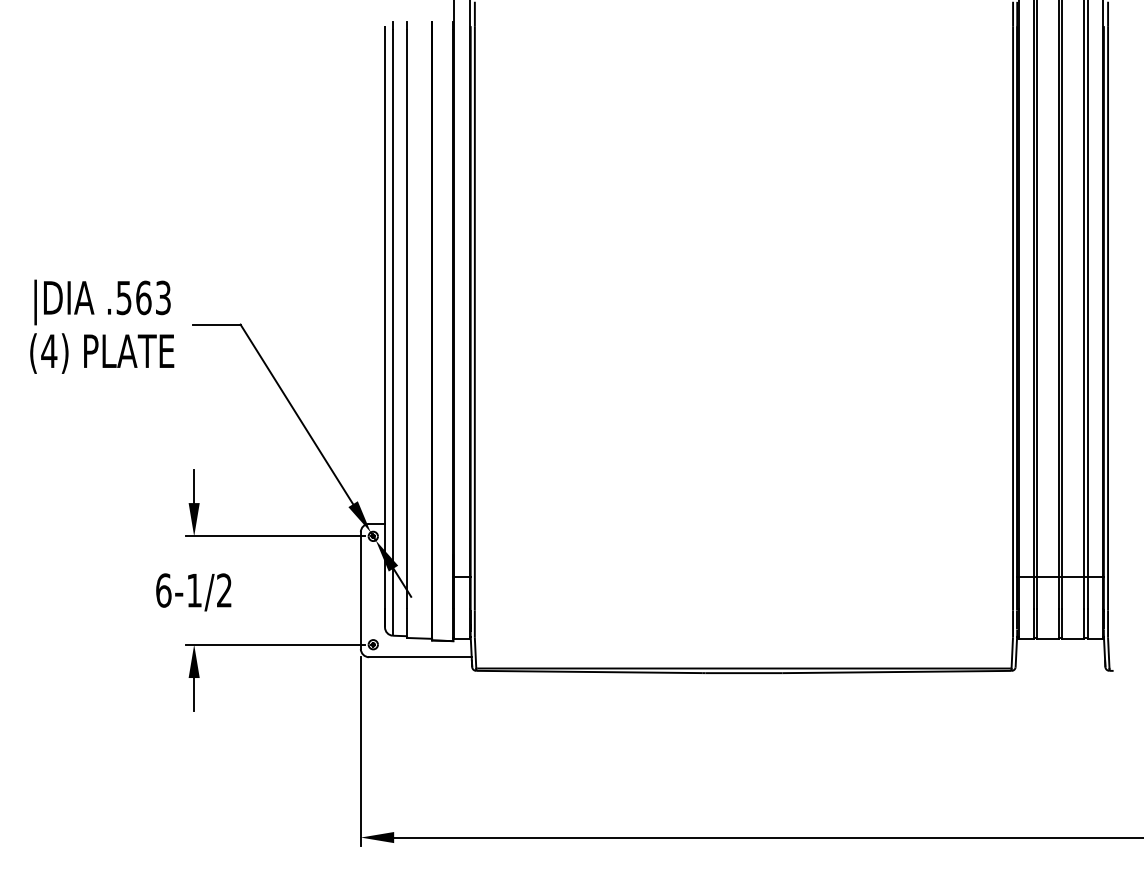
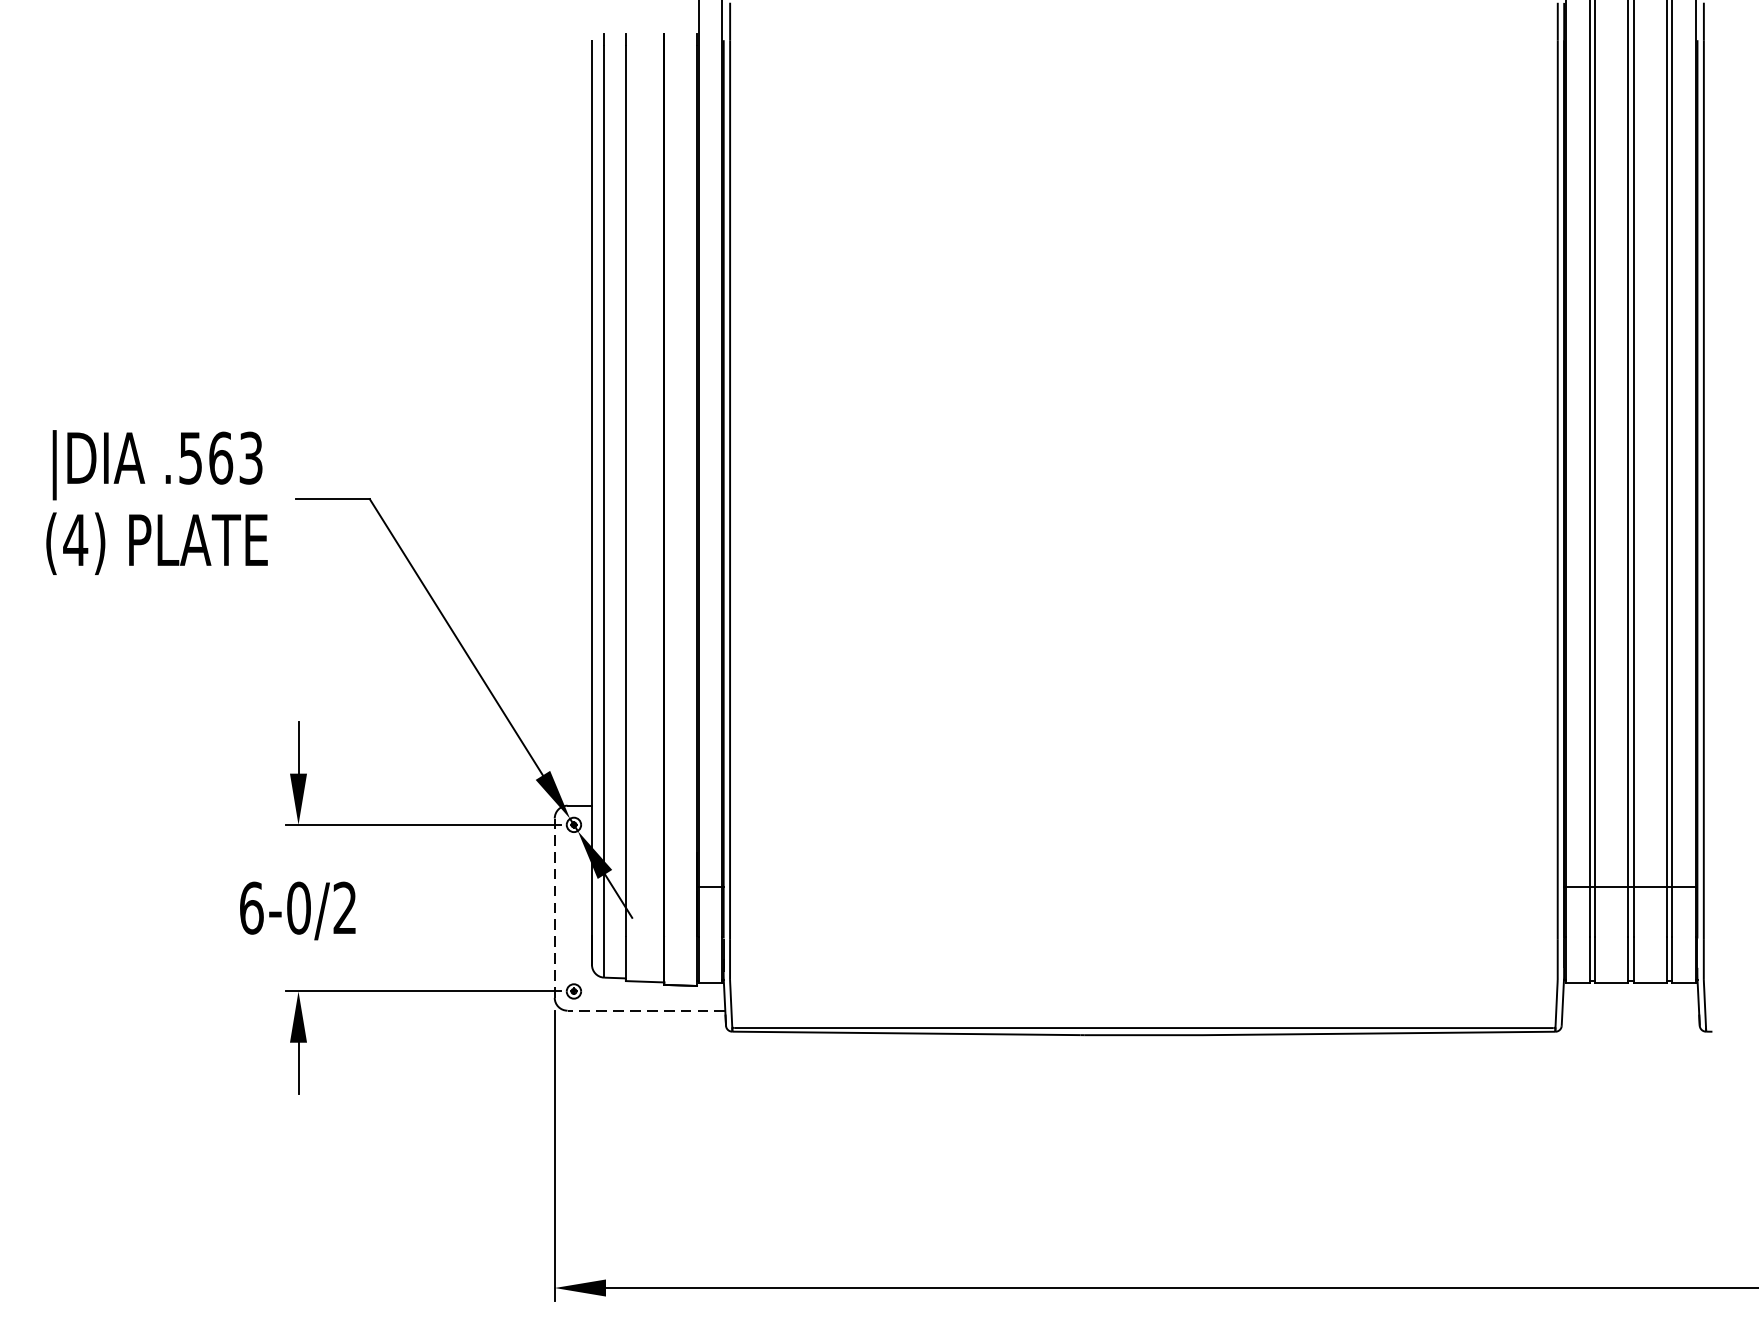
text: (194, 590) -> (298, 908), 6-1/2 -> 6-0/2
line: (360, 590) -> (554, 908), solid -> dashed
line: (419, 657) -> (644, 1011), solid -> dashed

